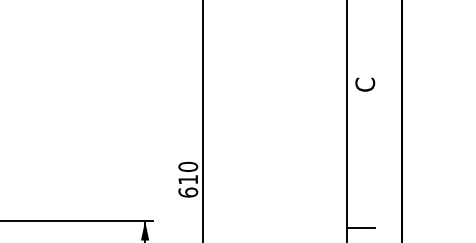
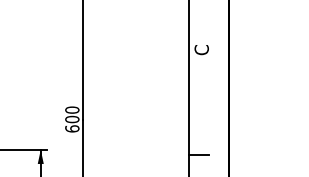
text: (188, 179) -> (72, 119), 610 -> 600

